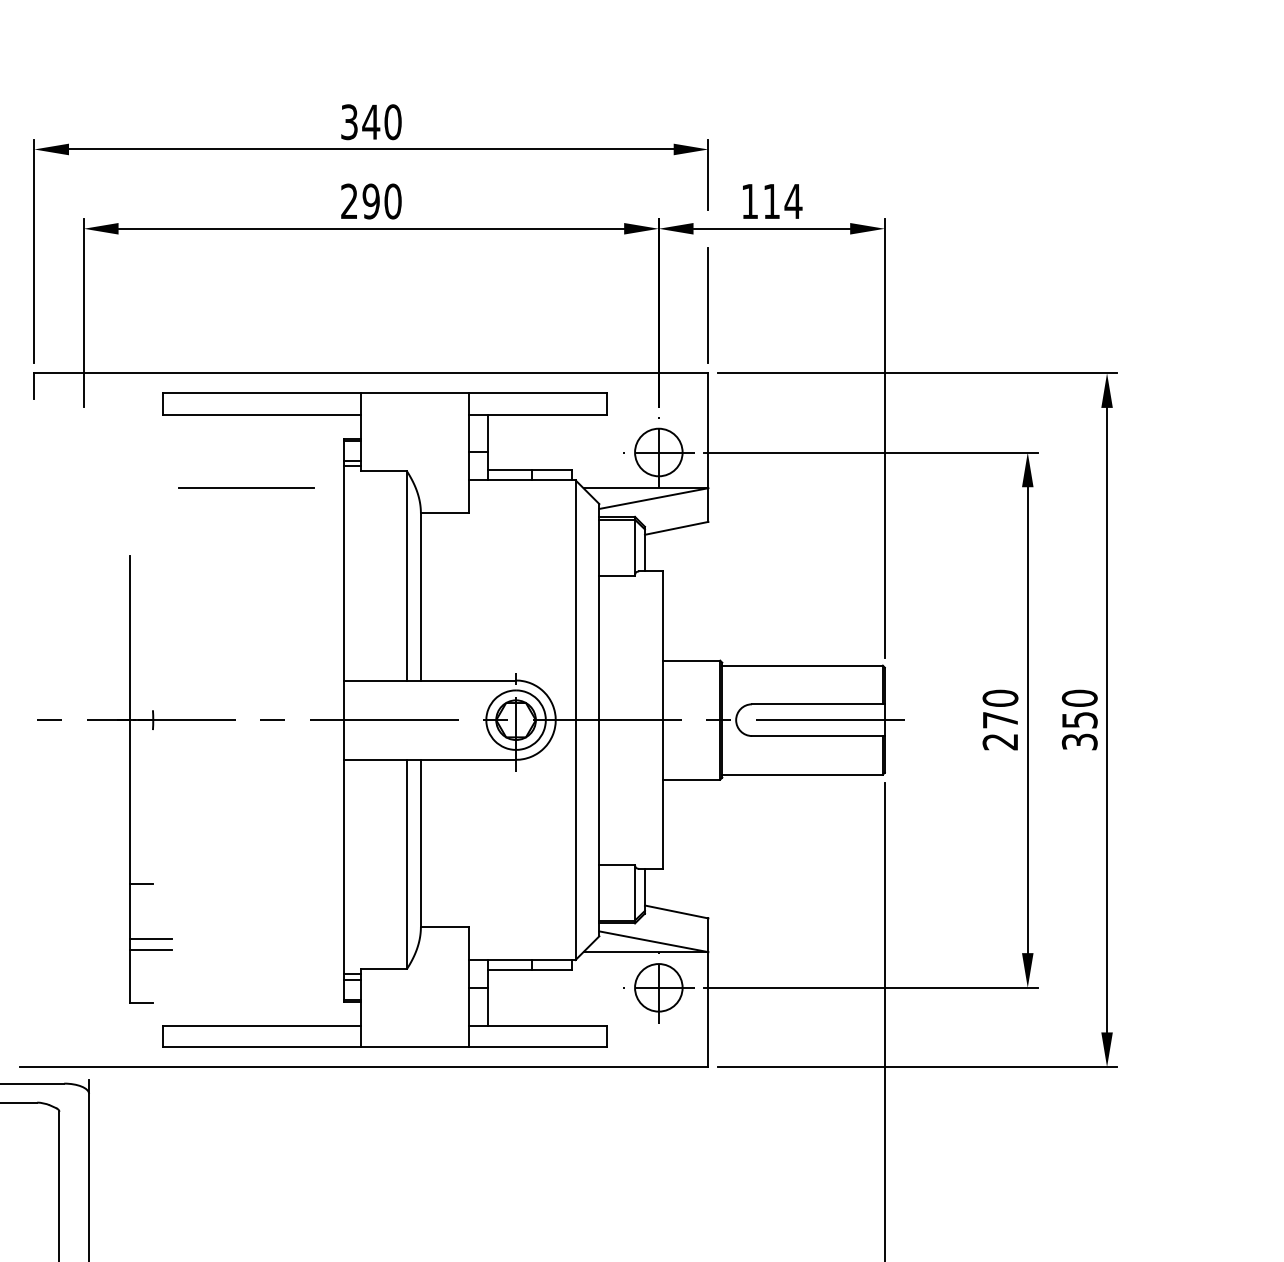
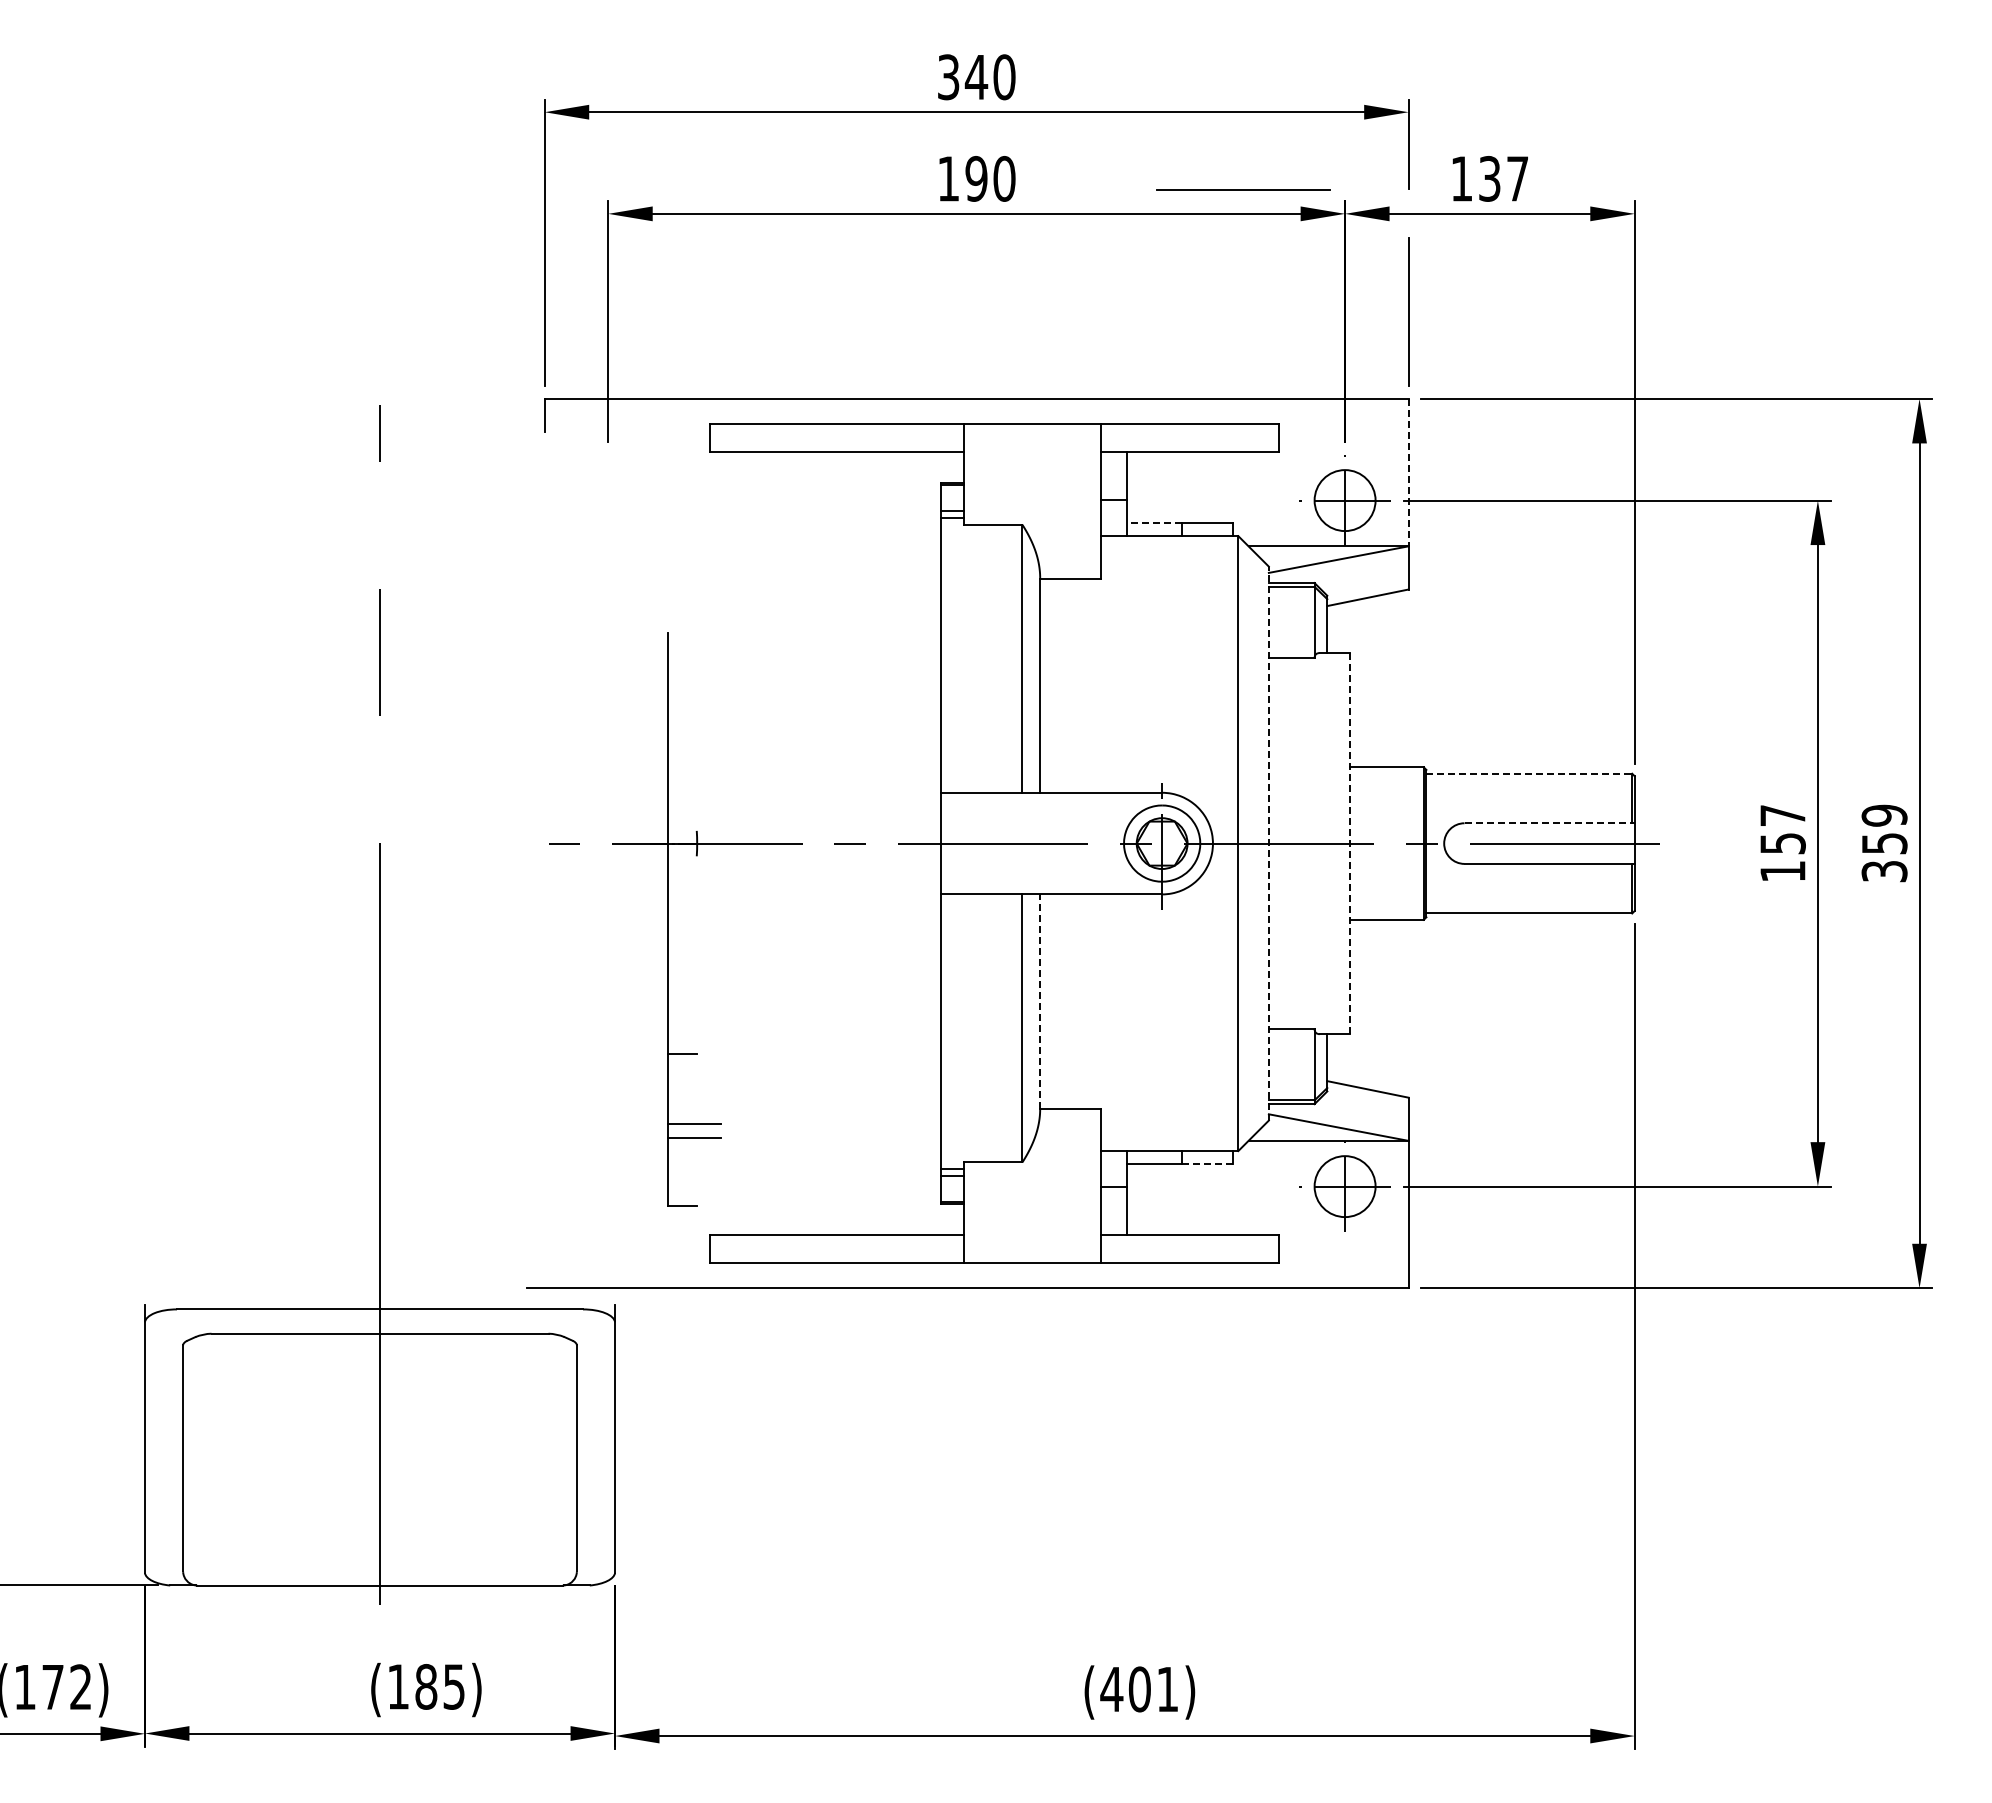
text: (349, 201) -> (948, 178), 290 -> 190
text: (783, 201) -> (1504, 178), 114 -> 137
line: (708, 430) -> (1408, 472), solid -> dashed
line: (510, 470) -> (1154, 523), solid -> dashed
line: (246, 487) -> (1243, 189), moved
line: (802, 665) -> (1529, 773), solid -> dashed
text: (1079, 698) -> (1884, 815), 350 -> 359
line: (819, 704) -> (1550, 823), solid -> dashed
line: (599, 720) -> (1268, 843), solid -> dashed
line: (663, 720) -> (1350, 843), solid -> dashed
text: (1000, 720) -> (1782, 843), 270 -> 157
line: (421, 843) -> (1040, 1001), solid -> dashed
line: (551, 969) -> (1207, 1163), solid -> dashed

